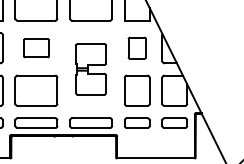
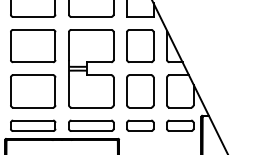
part: (36, 48) -> (33, 46), size x1.67
part: (137, 48) -> (140, 46), size x1.43
part: (90, 69) -> (90, 68), size x1.43

